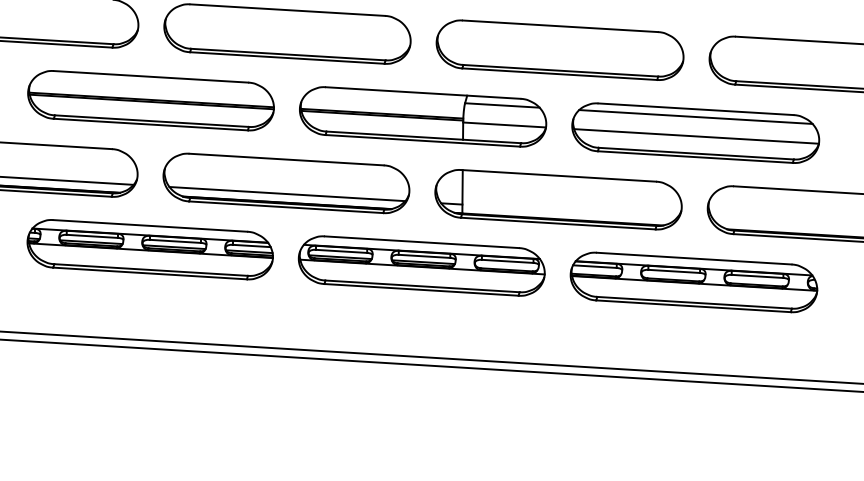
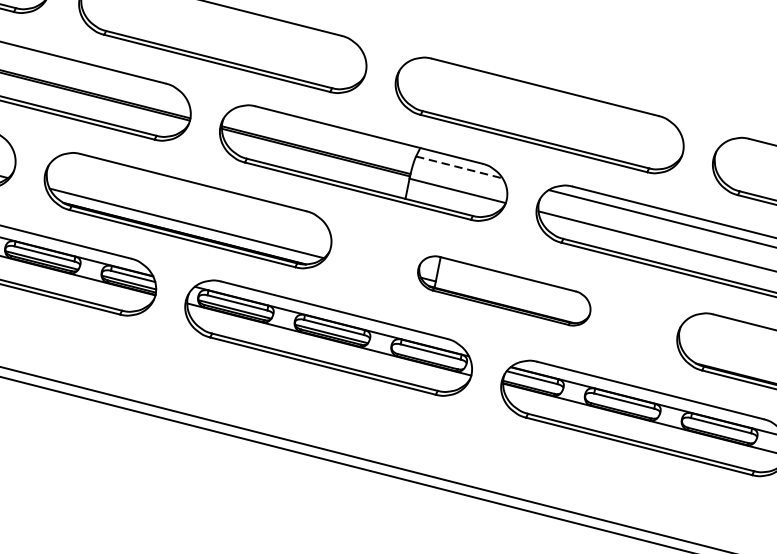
line: (502, 105) -> (459, 167), solid -> dashed
part: (558, 199) -> (504, 290), size x0.6

